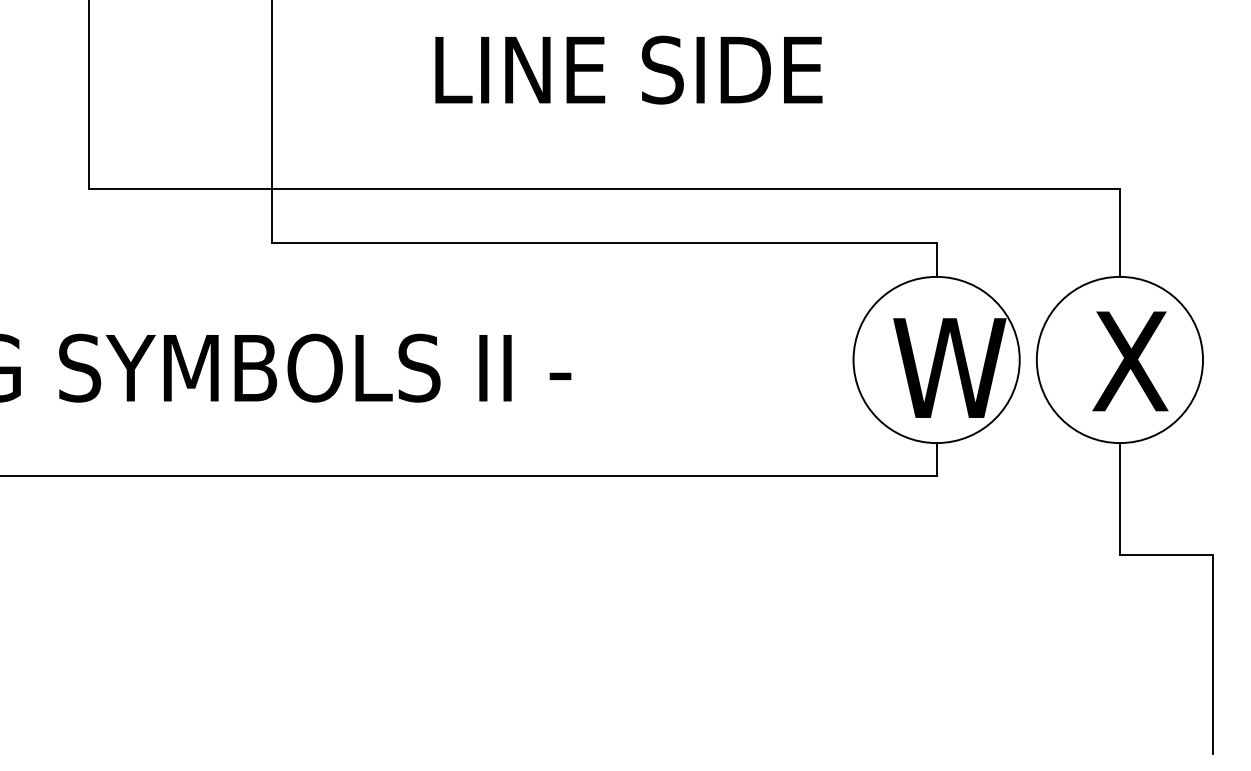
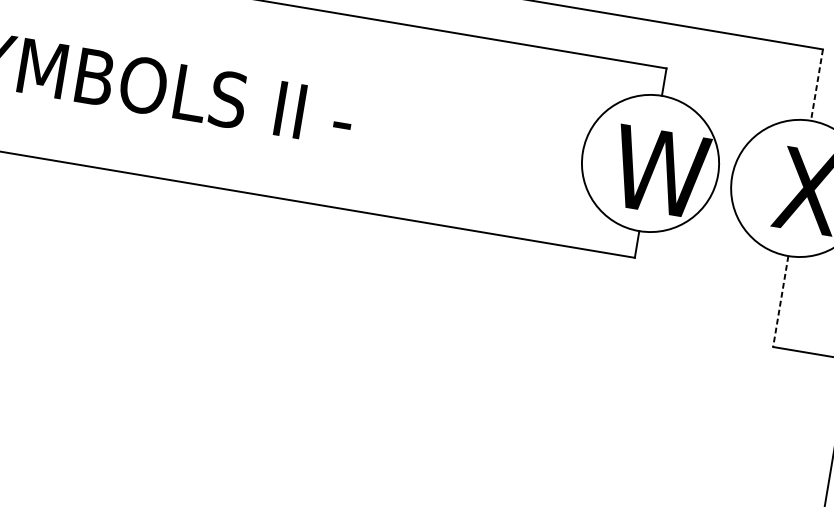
line: (1119, 233) -> (816, 85), solid -> dashed
line: (1119, 498) -> (780, 301), solid -> dashed

